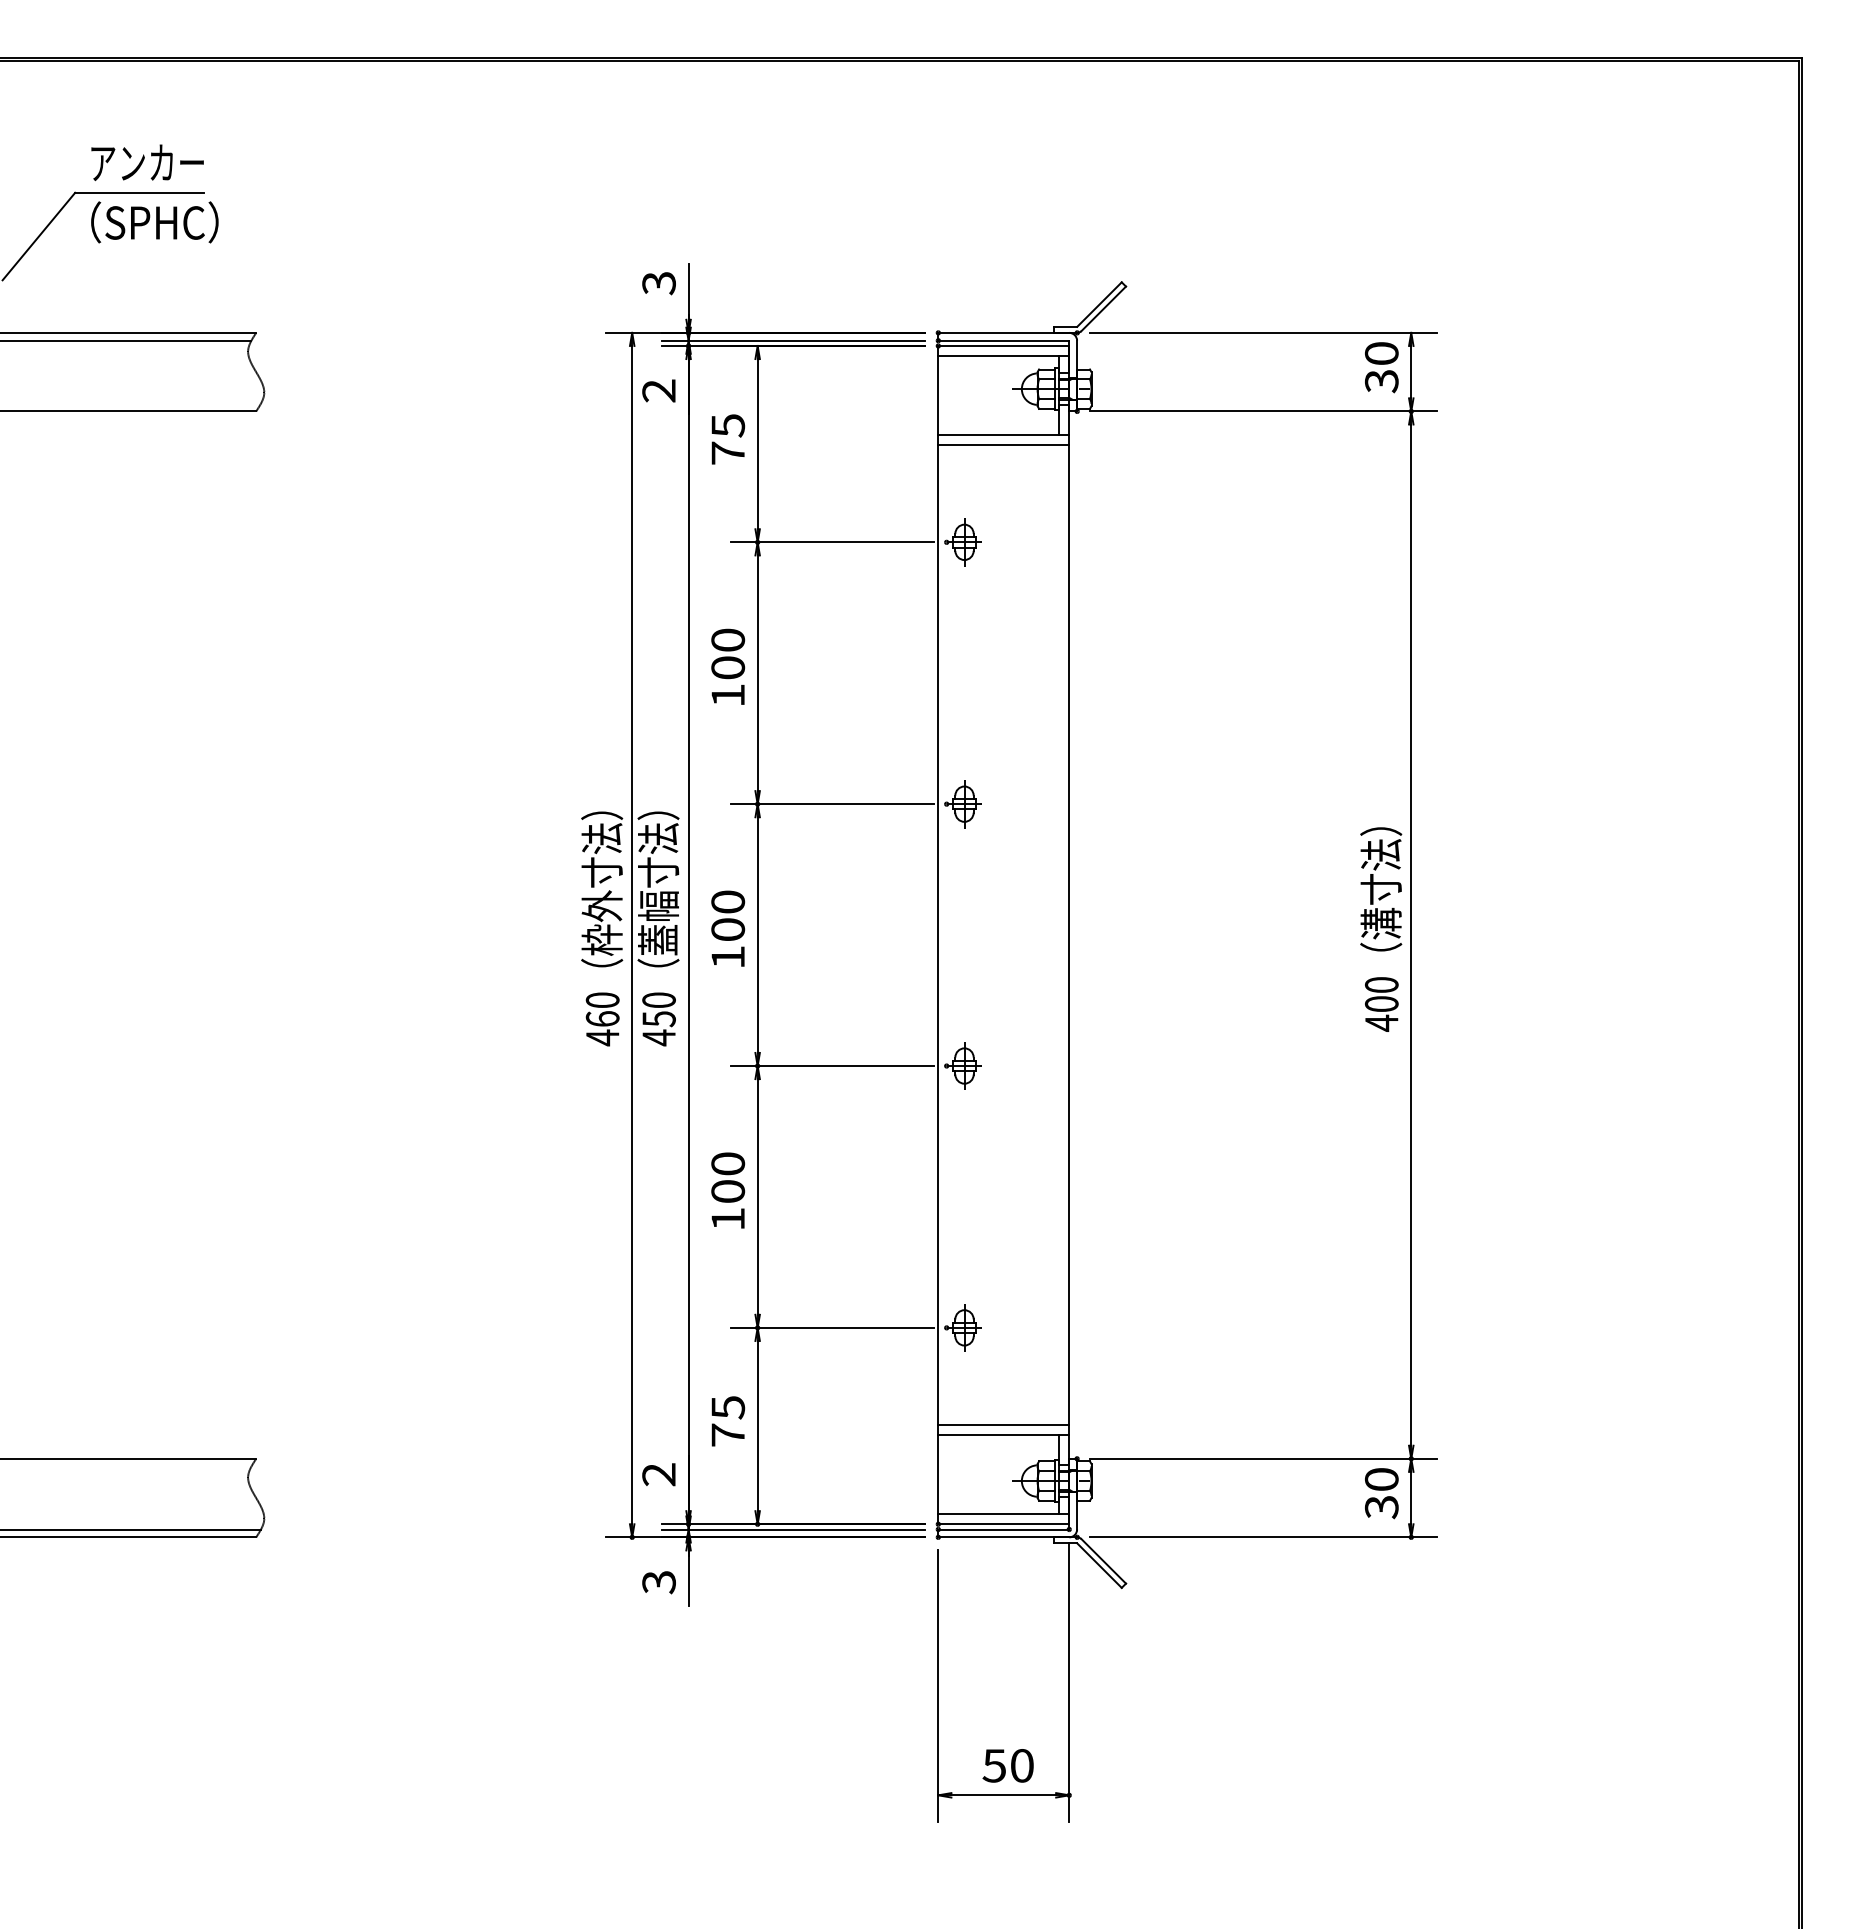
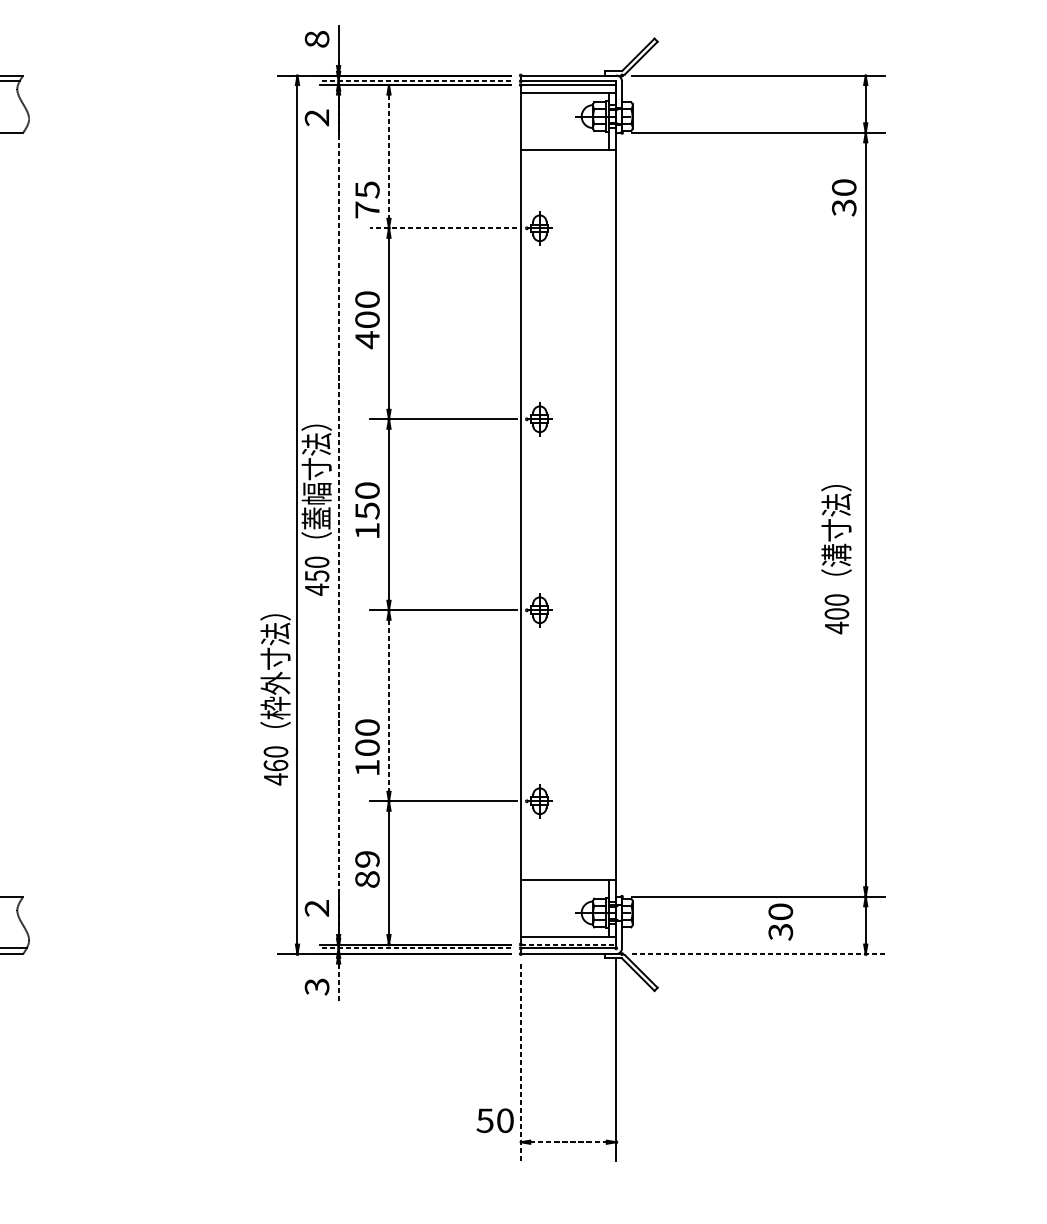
text: (658, 283) -> (316, 39), 3 -> 8
line: (793, 340) -> (415, 81), solid -> dashed
text: (1381, 367) -> (844, 197), moved
text: (728, 439) -> (367, 199), moved
line: (757, 444) -> (388, 156), solid -> dashed
line: (1003, 445) -> (568, 157), removed
line: (832, 542) -> (443, 228), solid -> dashed
text: (727, 695) -> (366, 340), 100 -> 400
text: (602, 928) -> (275, 699), moved
text: (728, 929) -> (367, 510), 100 -> 150
text: (1381, 929) -> (836, 559), moved
line: (688, 935) -> (338, 515), solid -> dashed
text: (728, 1190) -> (367, 747), moved
line: (757, 1196) -> (388, 705), solid -> dashed
text: (728, 1421) -> (367, 869), 75 -> 89
line: (1003, 1424) -> (568, 871), removed
text: (1381, 1493) -> (780, 922), moved
line: (1004, 1524) -> (569, 944), solid -> dashed
line: (793, 1529) -> (415, 948), solid -> dashed
line: (1263, 1537) -> (757, 954), solid -> dashed
line: (688, 1578) -> (338, 984), solid -> dashed
line: (938, 1685) -> (520, 1062), solid -> dashed
text: (1007, 1765) -> (494, 1120), moved
line: (1004, 1795) -> (569, 1142), solid -> dashed

